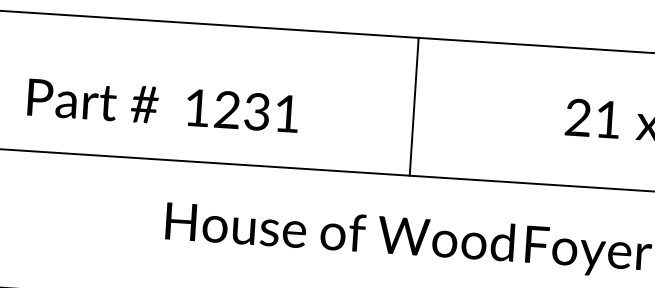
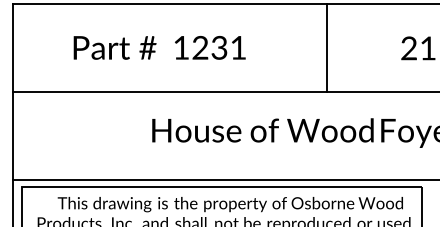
text: (163, 105) -> (159, 47), moved
line: (413, 107) -> (326, 48), moved

